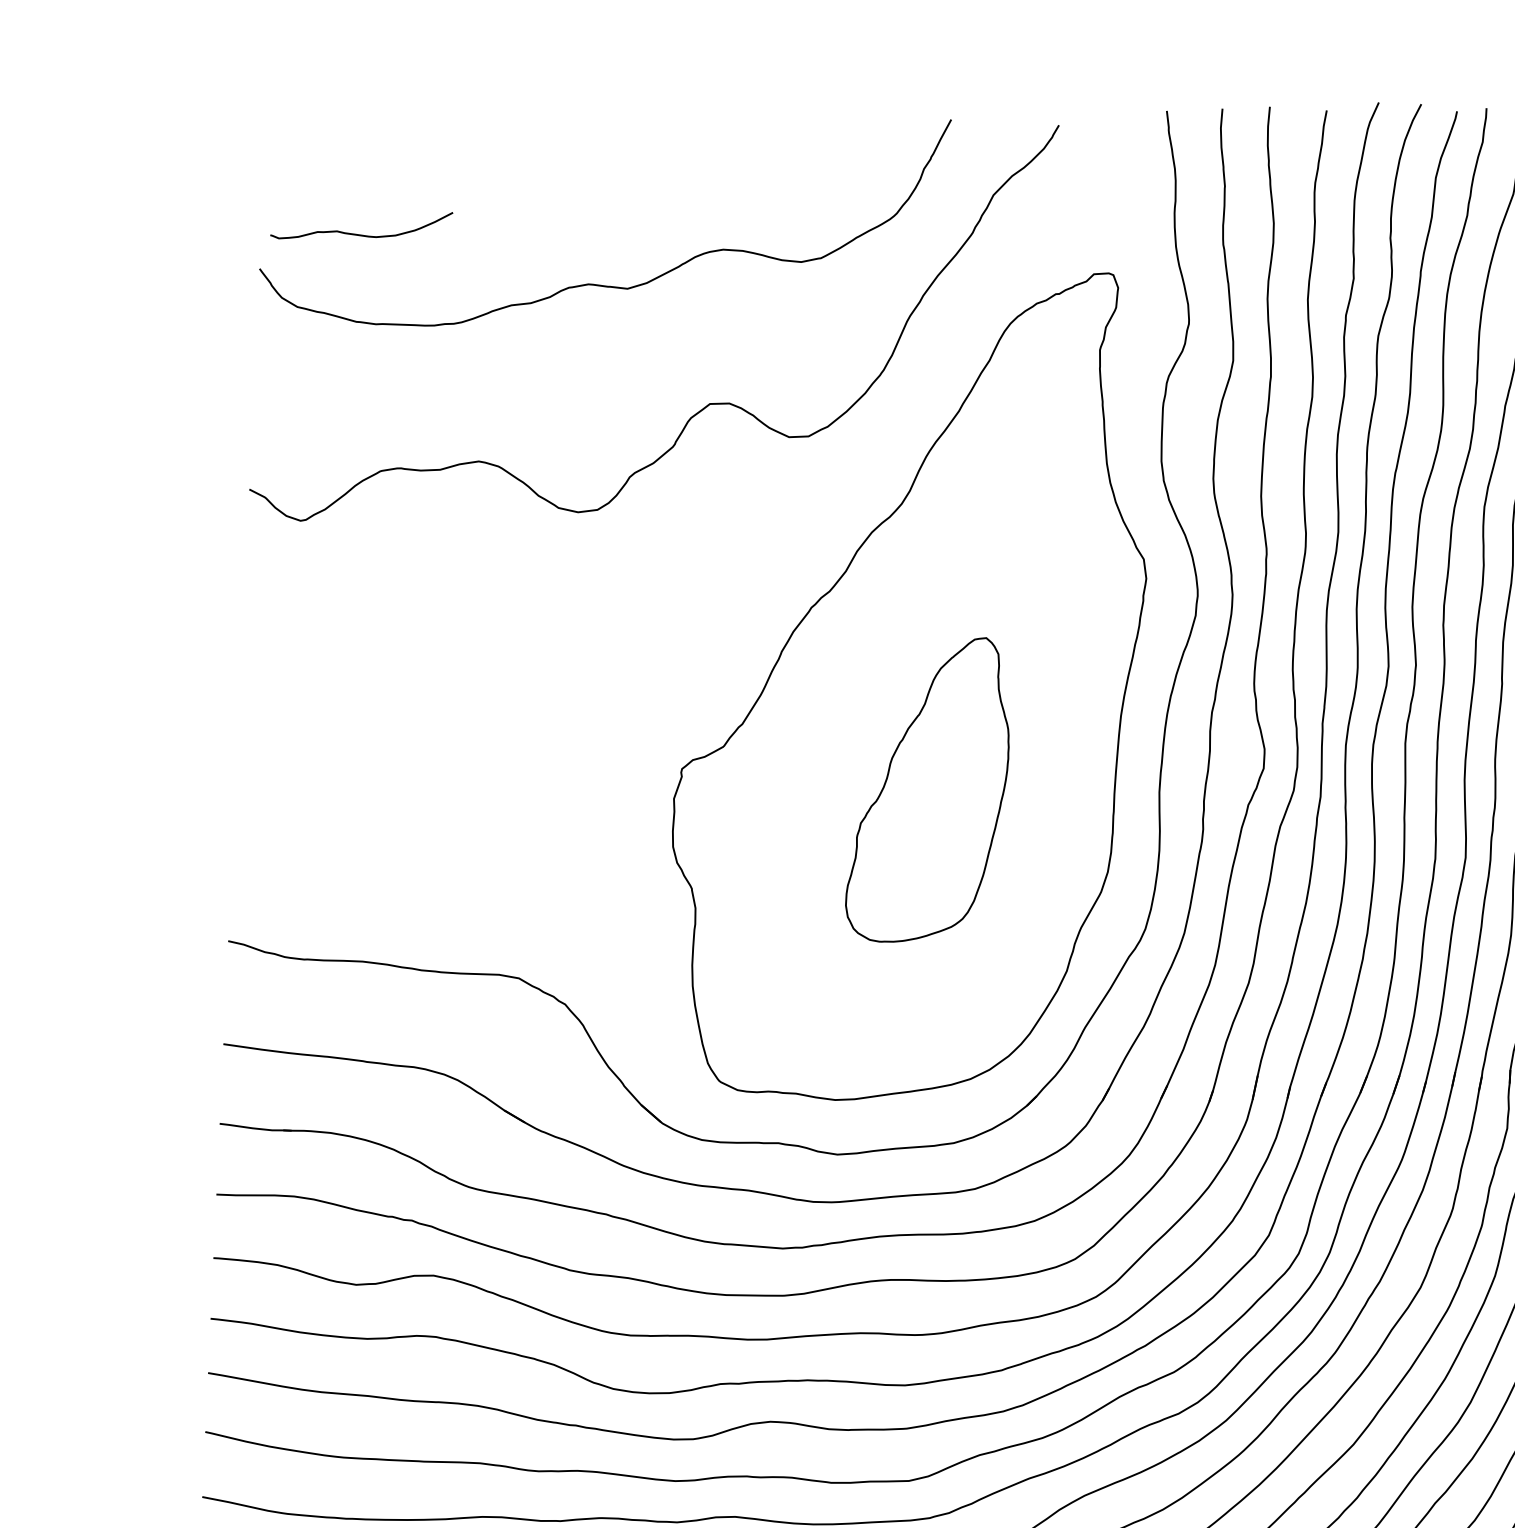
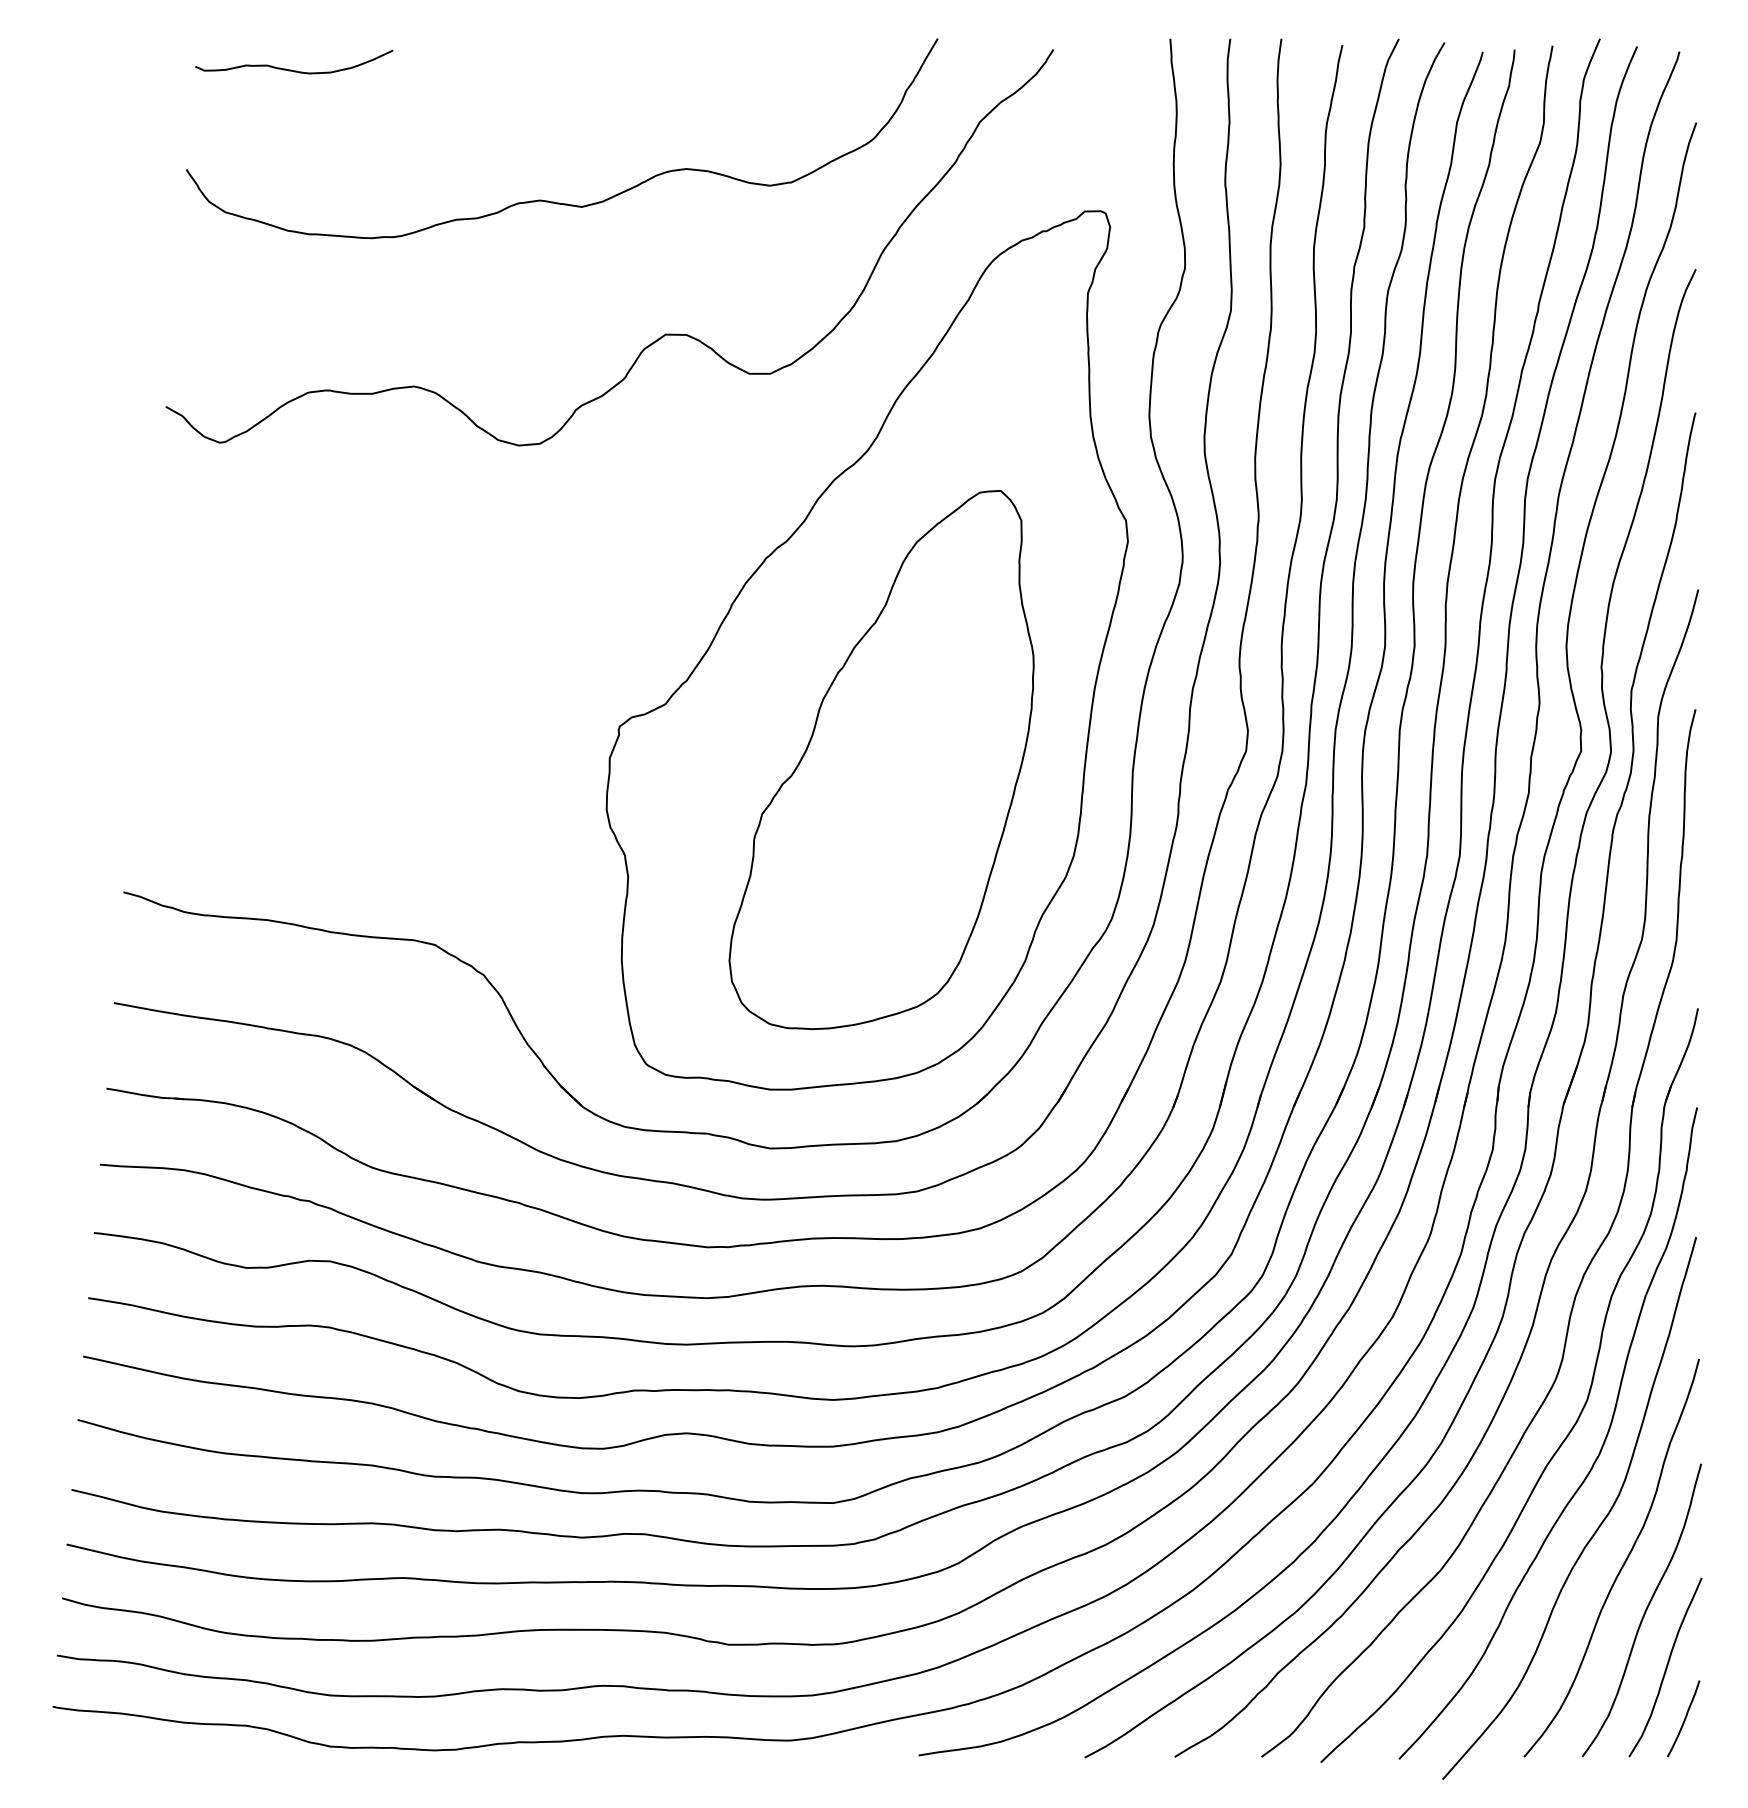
curve: (359, 234) -> (291, 69), moved
part: (926, 790) -> (881, 760), size x1.67

